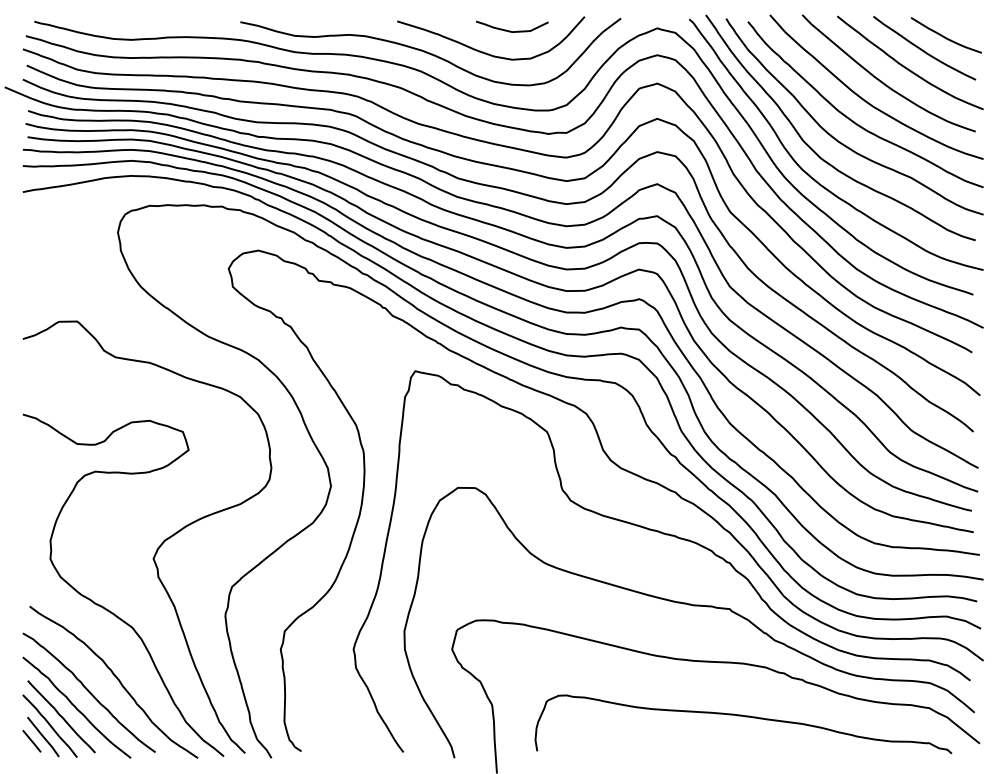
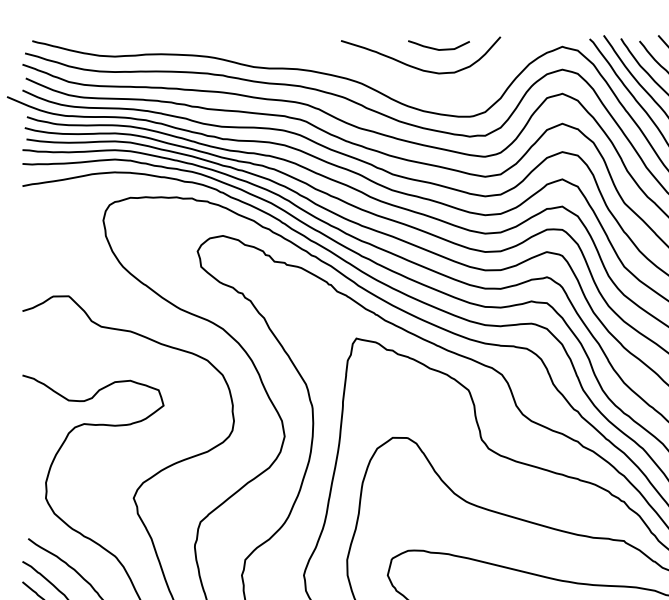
curve: (429, 52) -> (368, 67), removed

